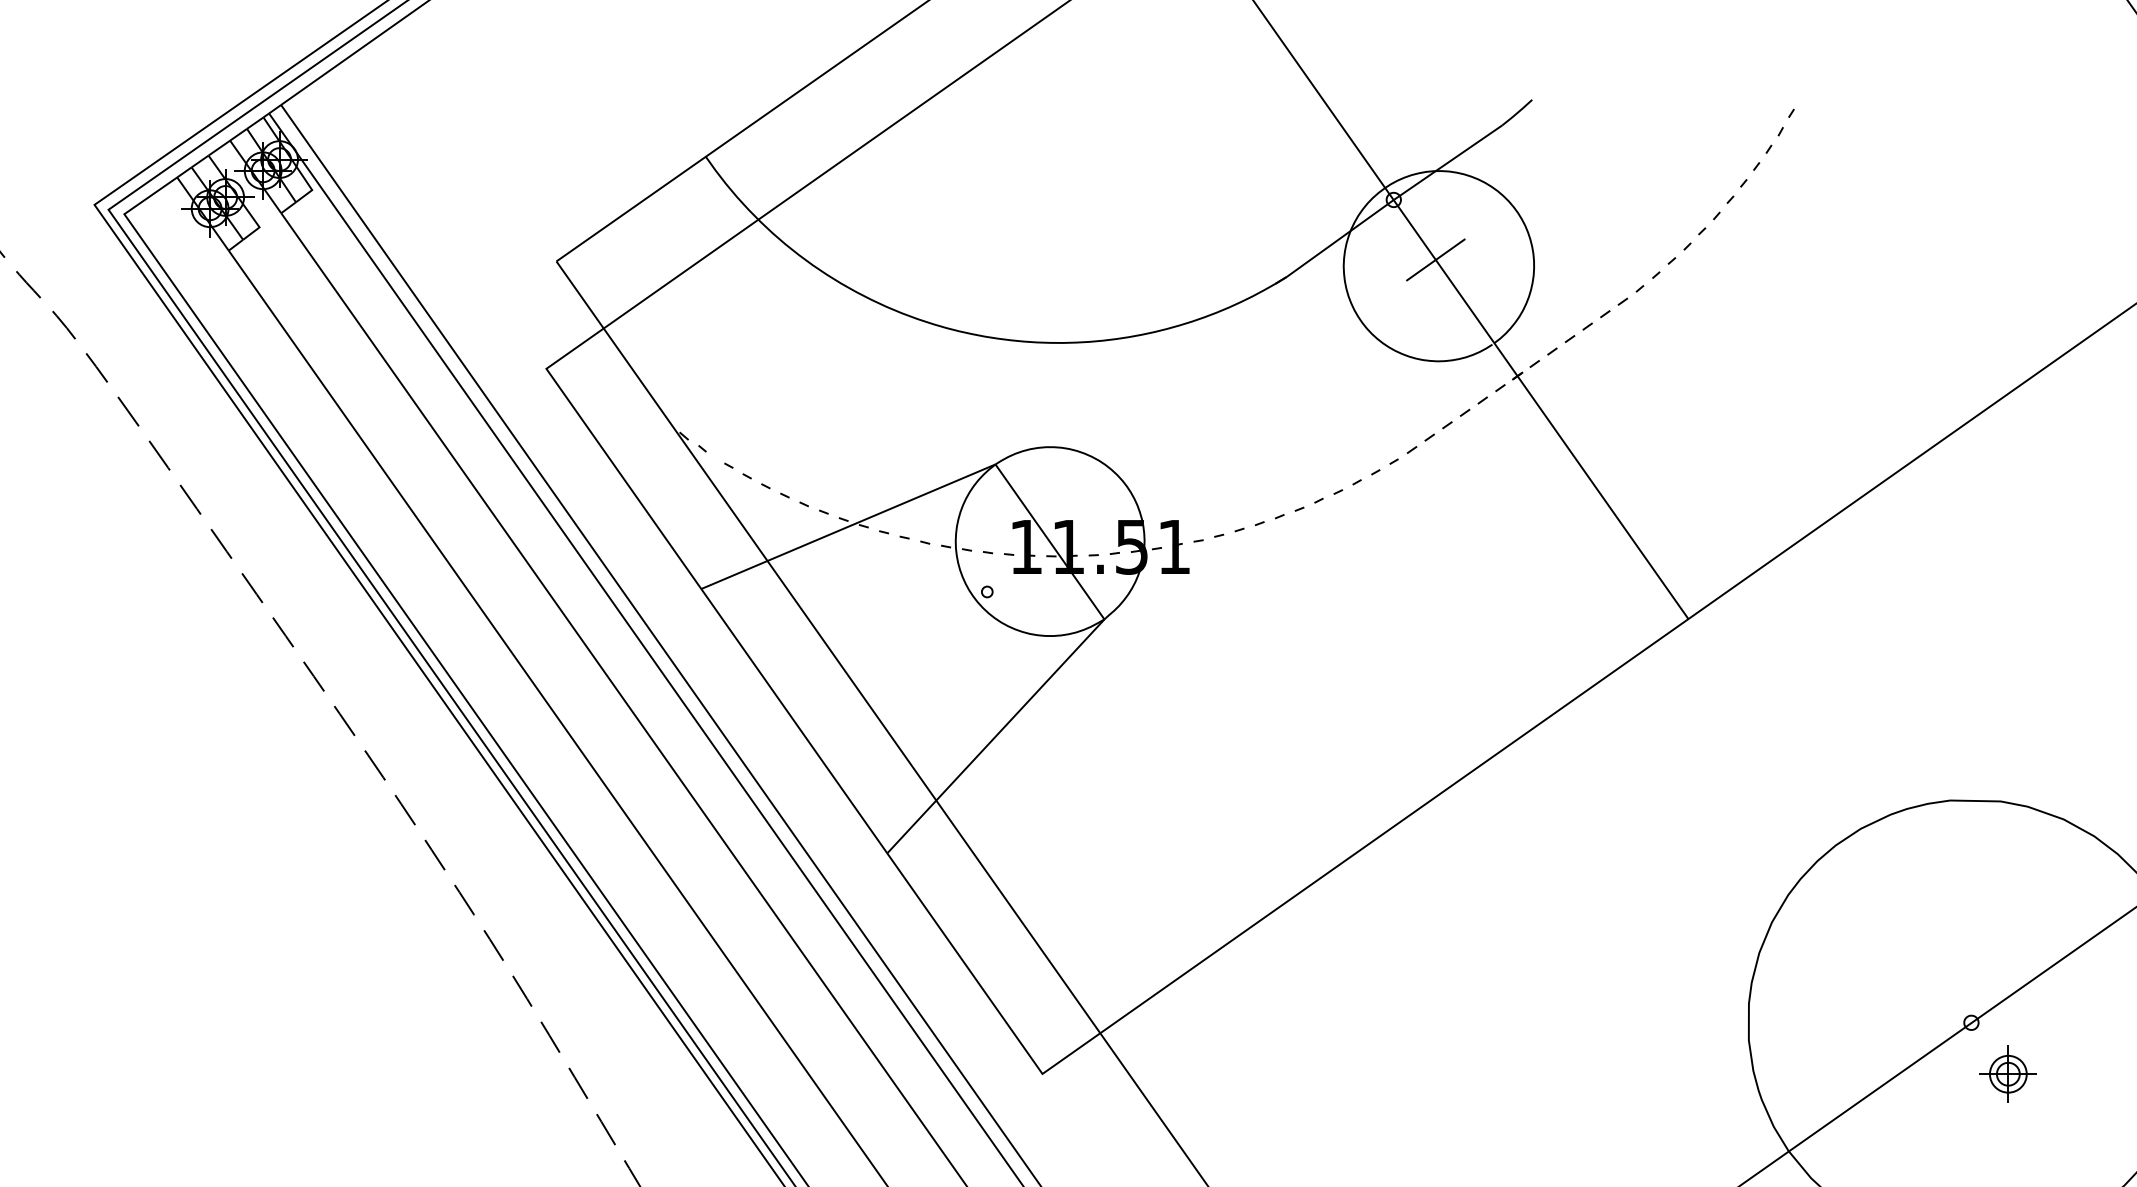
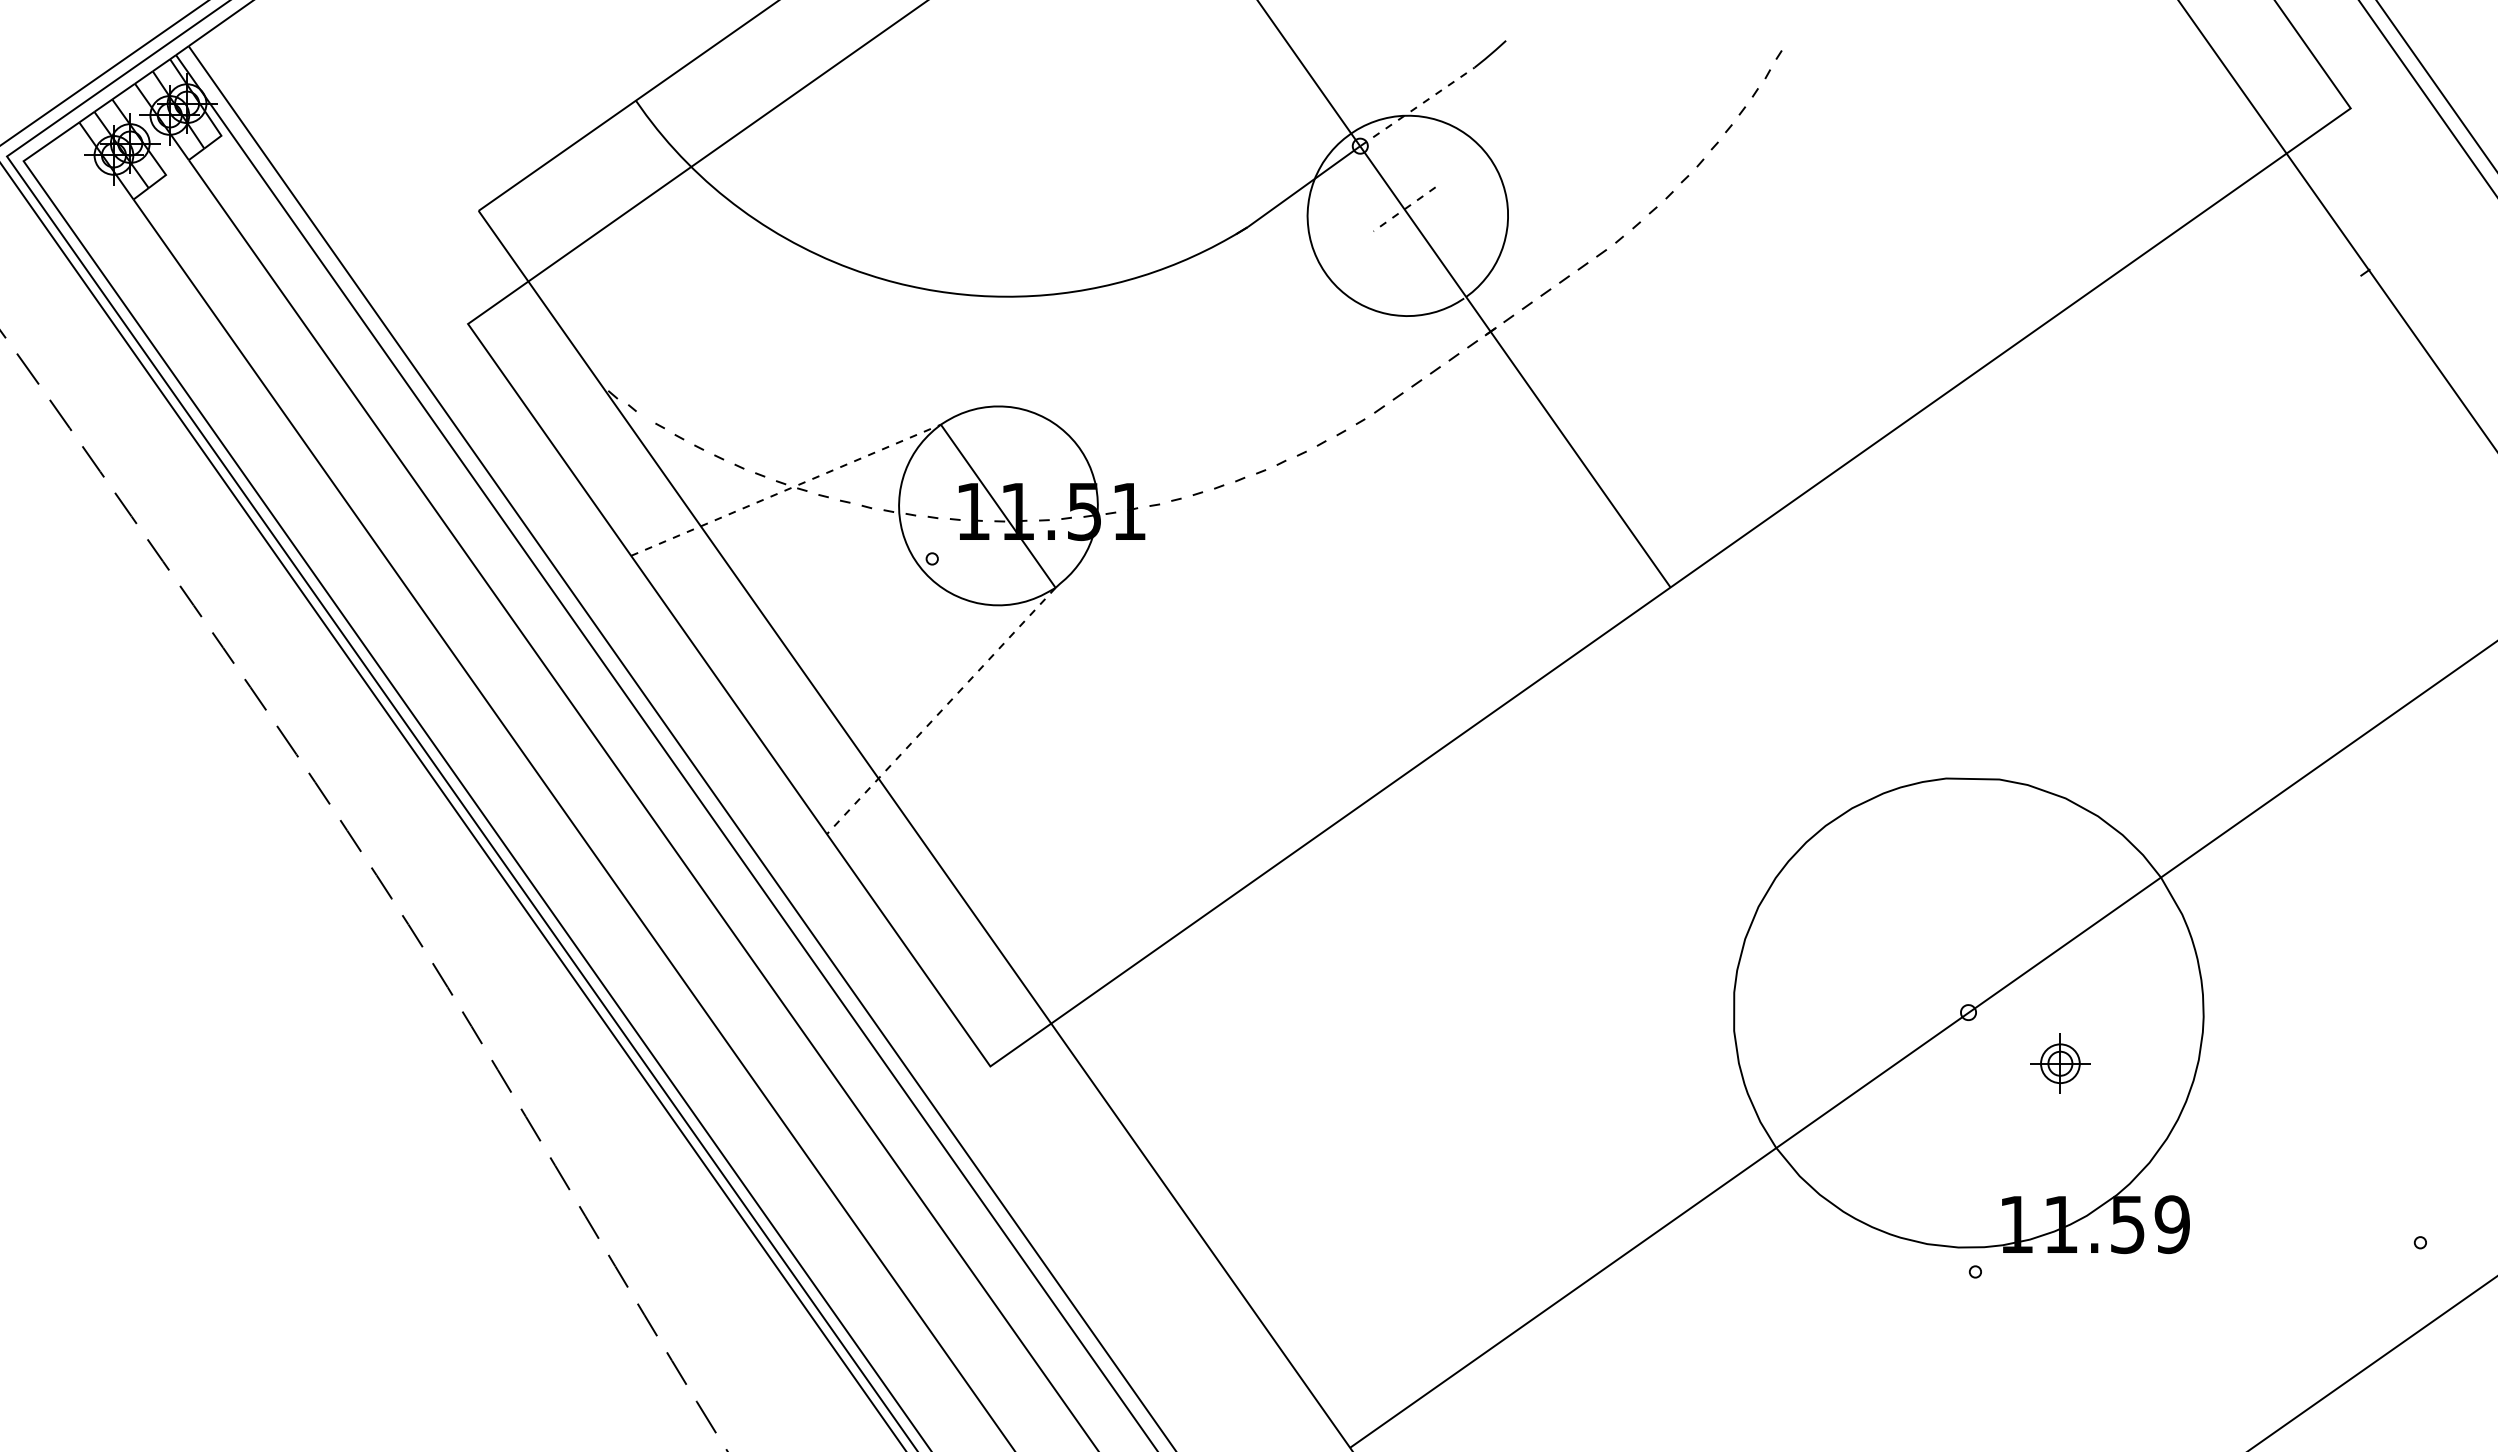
line: (1449, 162) -> (1418, 106), solid -> dashed
line: (1435, 260) -> (1404, 209), solid -> dashed
line: (848, 526) -> (786, 490), solid -> dashed
line: (995, 736) -> (940, 711), solid -> dashed
part: (2008, 1074) -> (2060, 1063), moved

